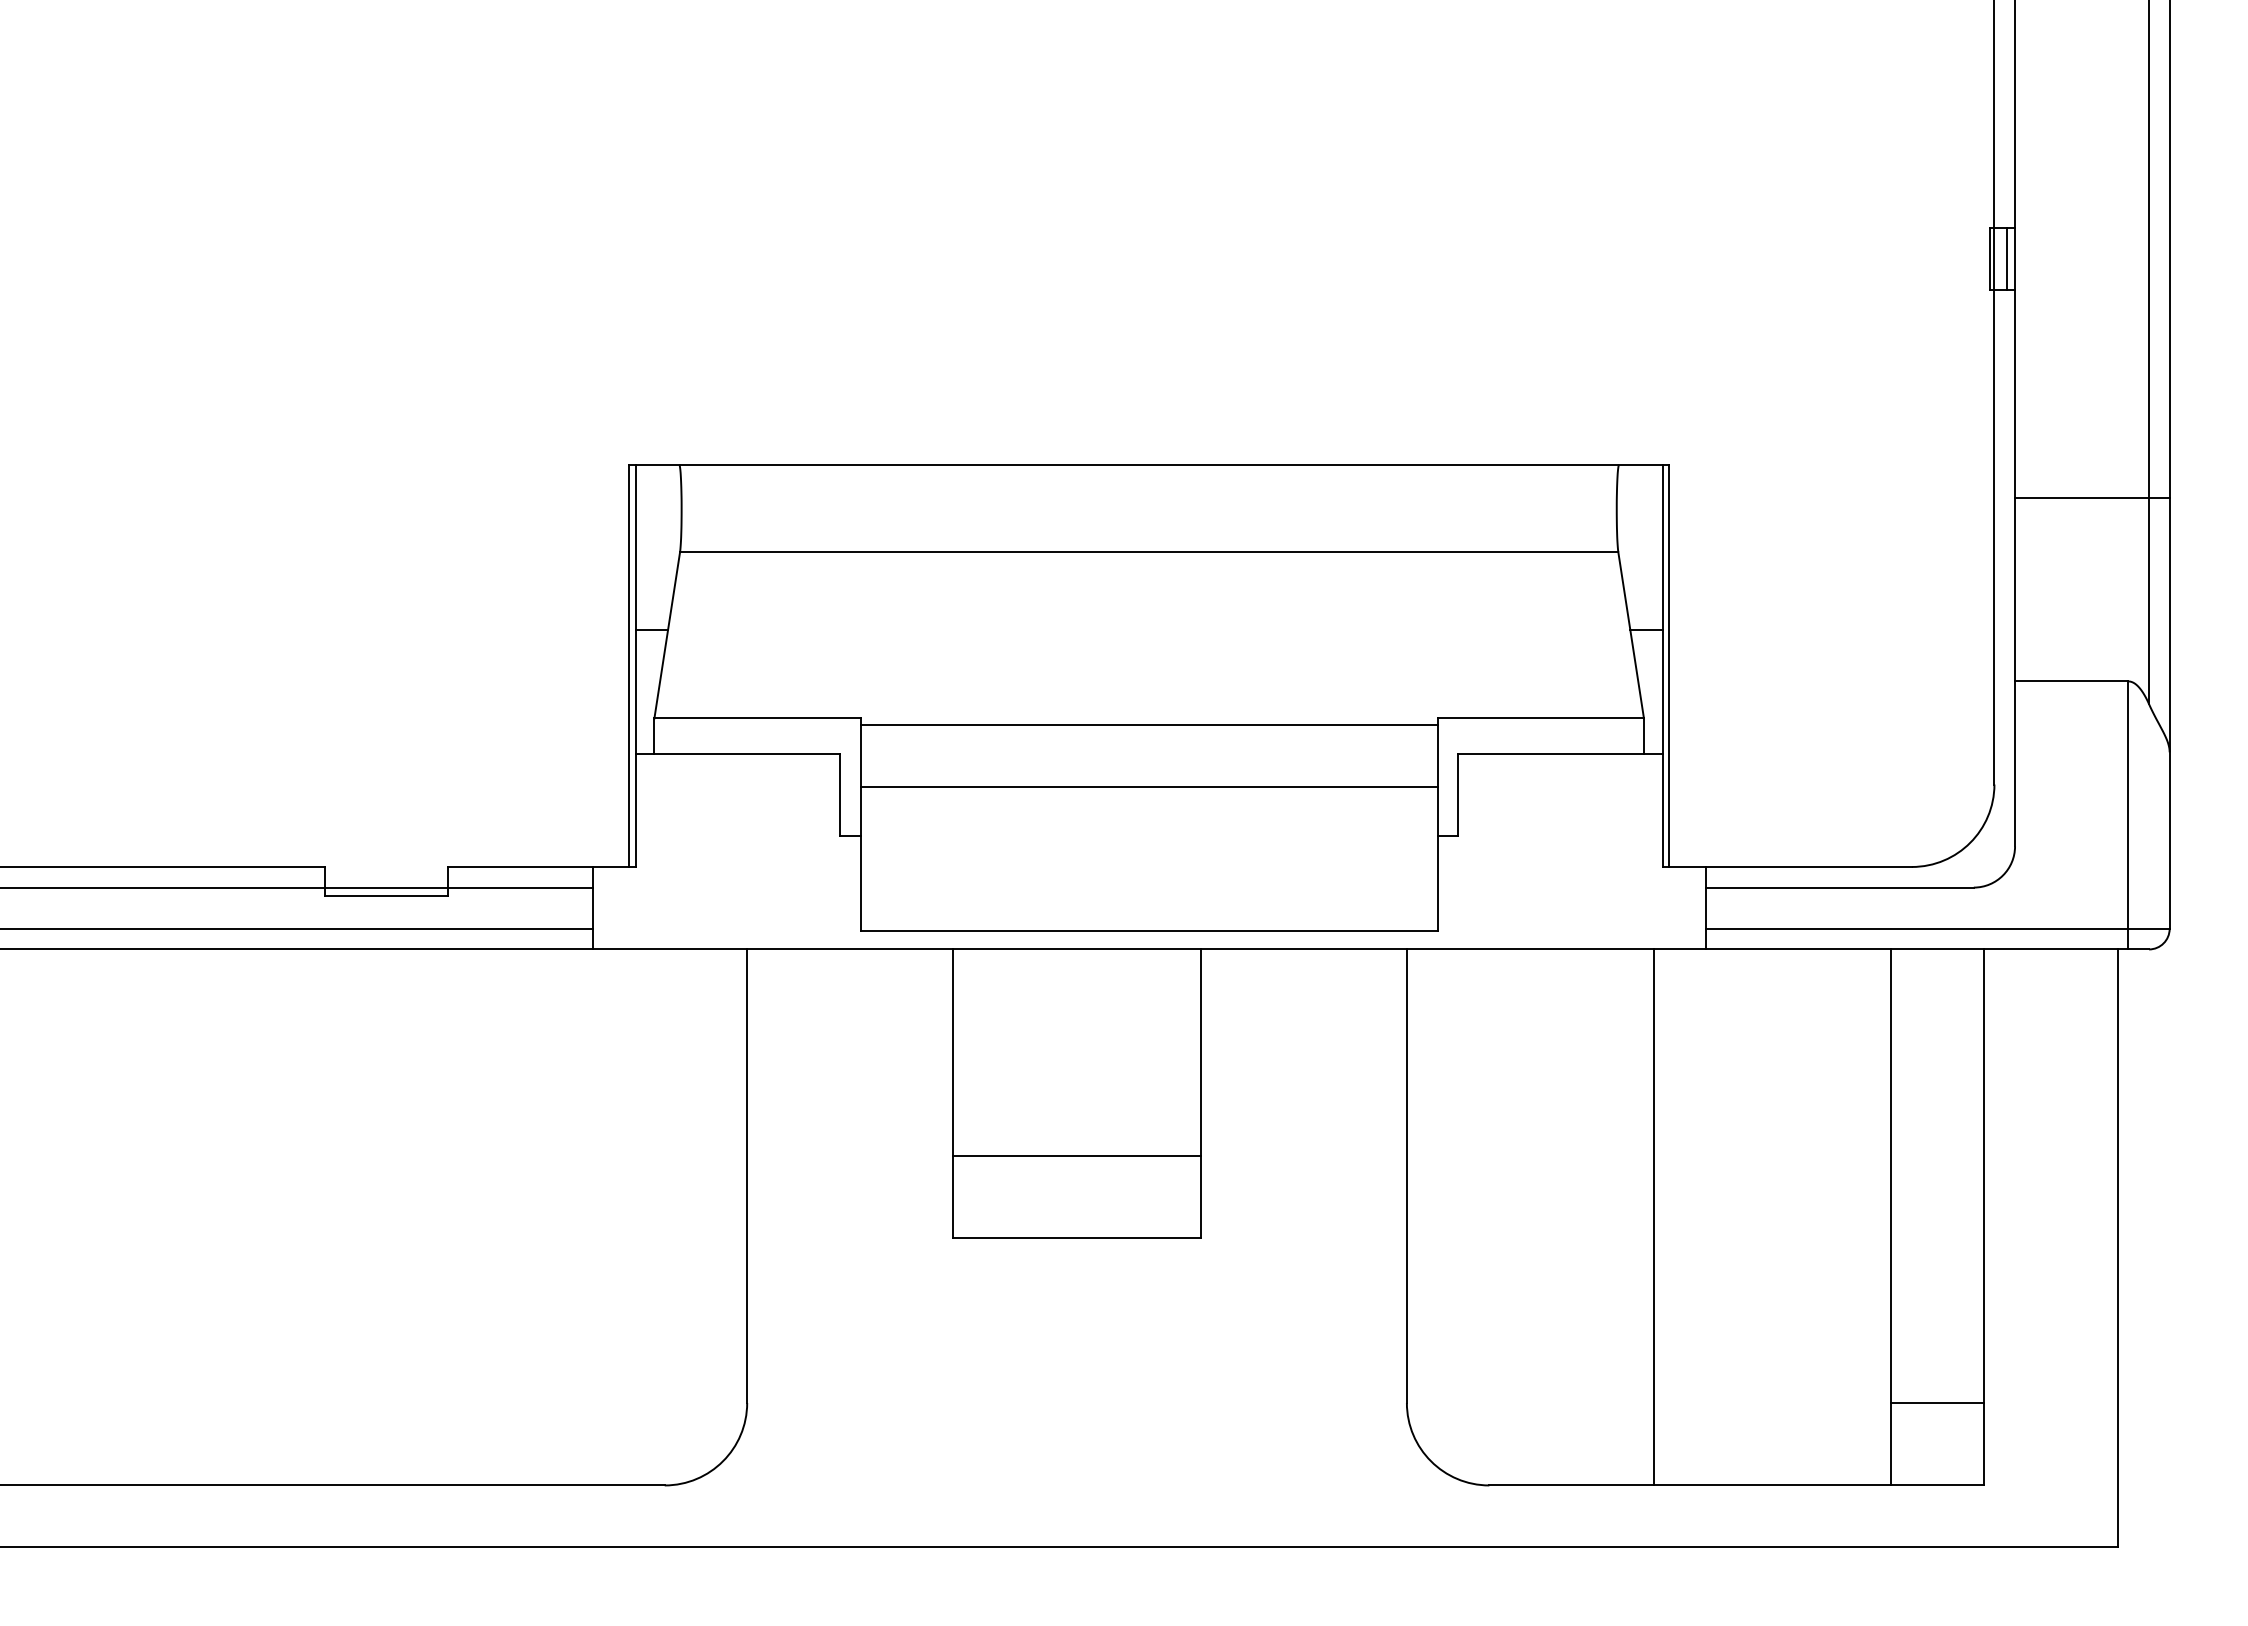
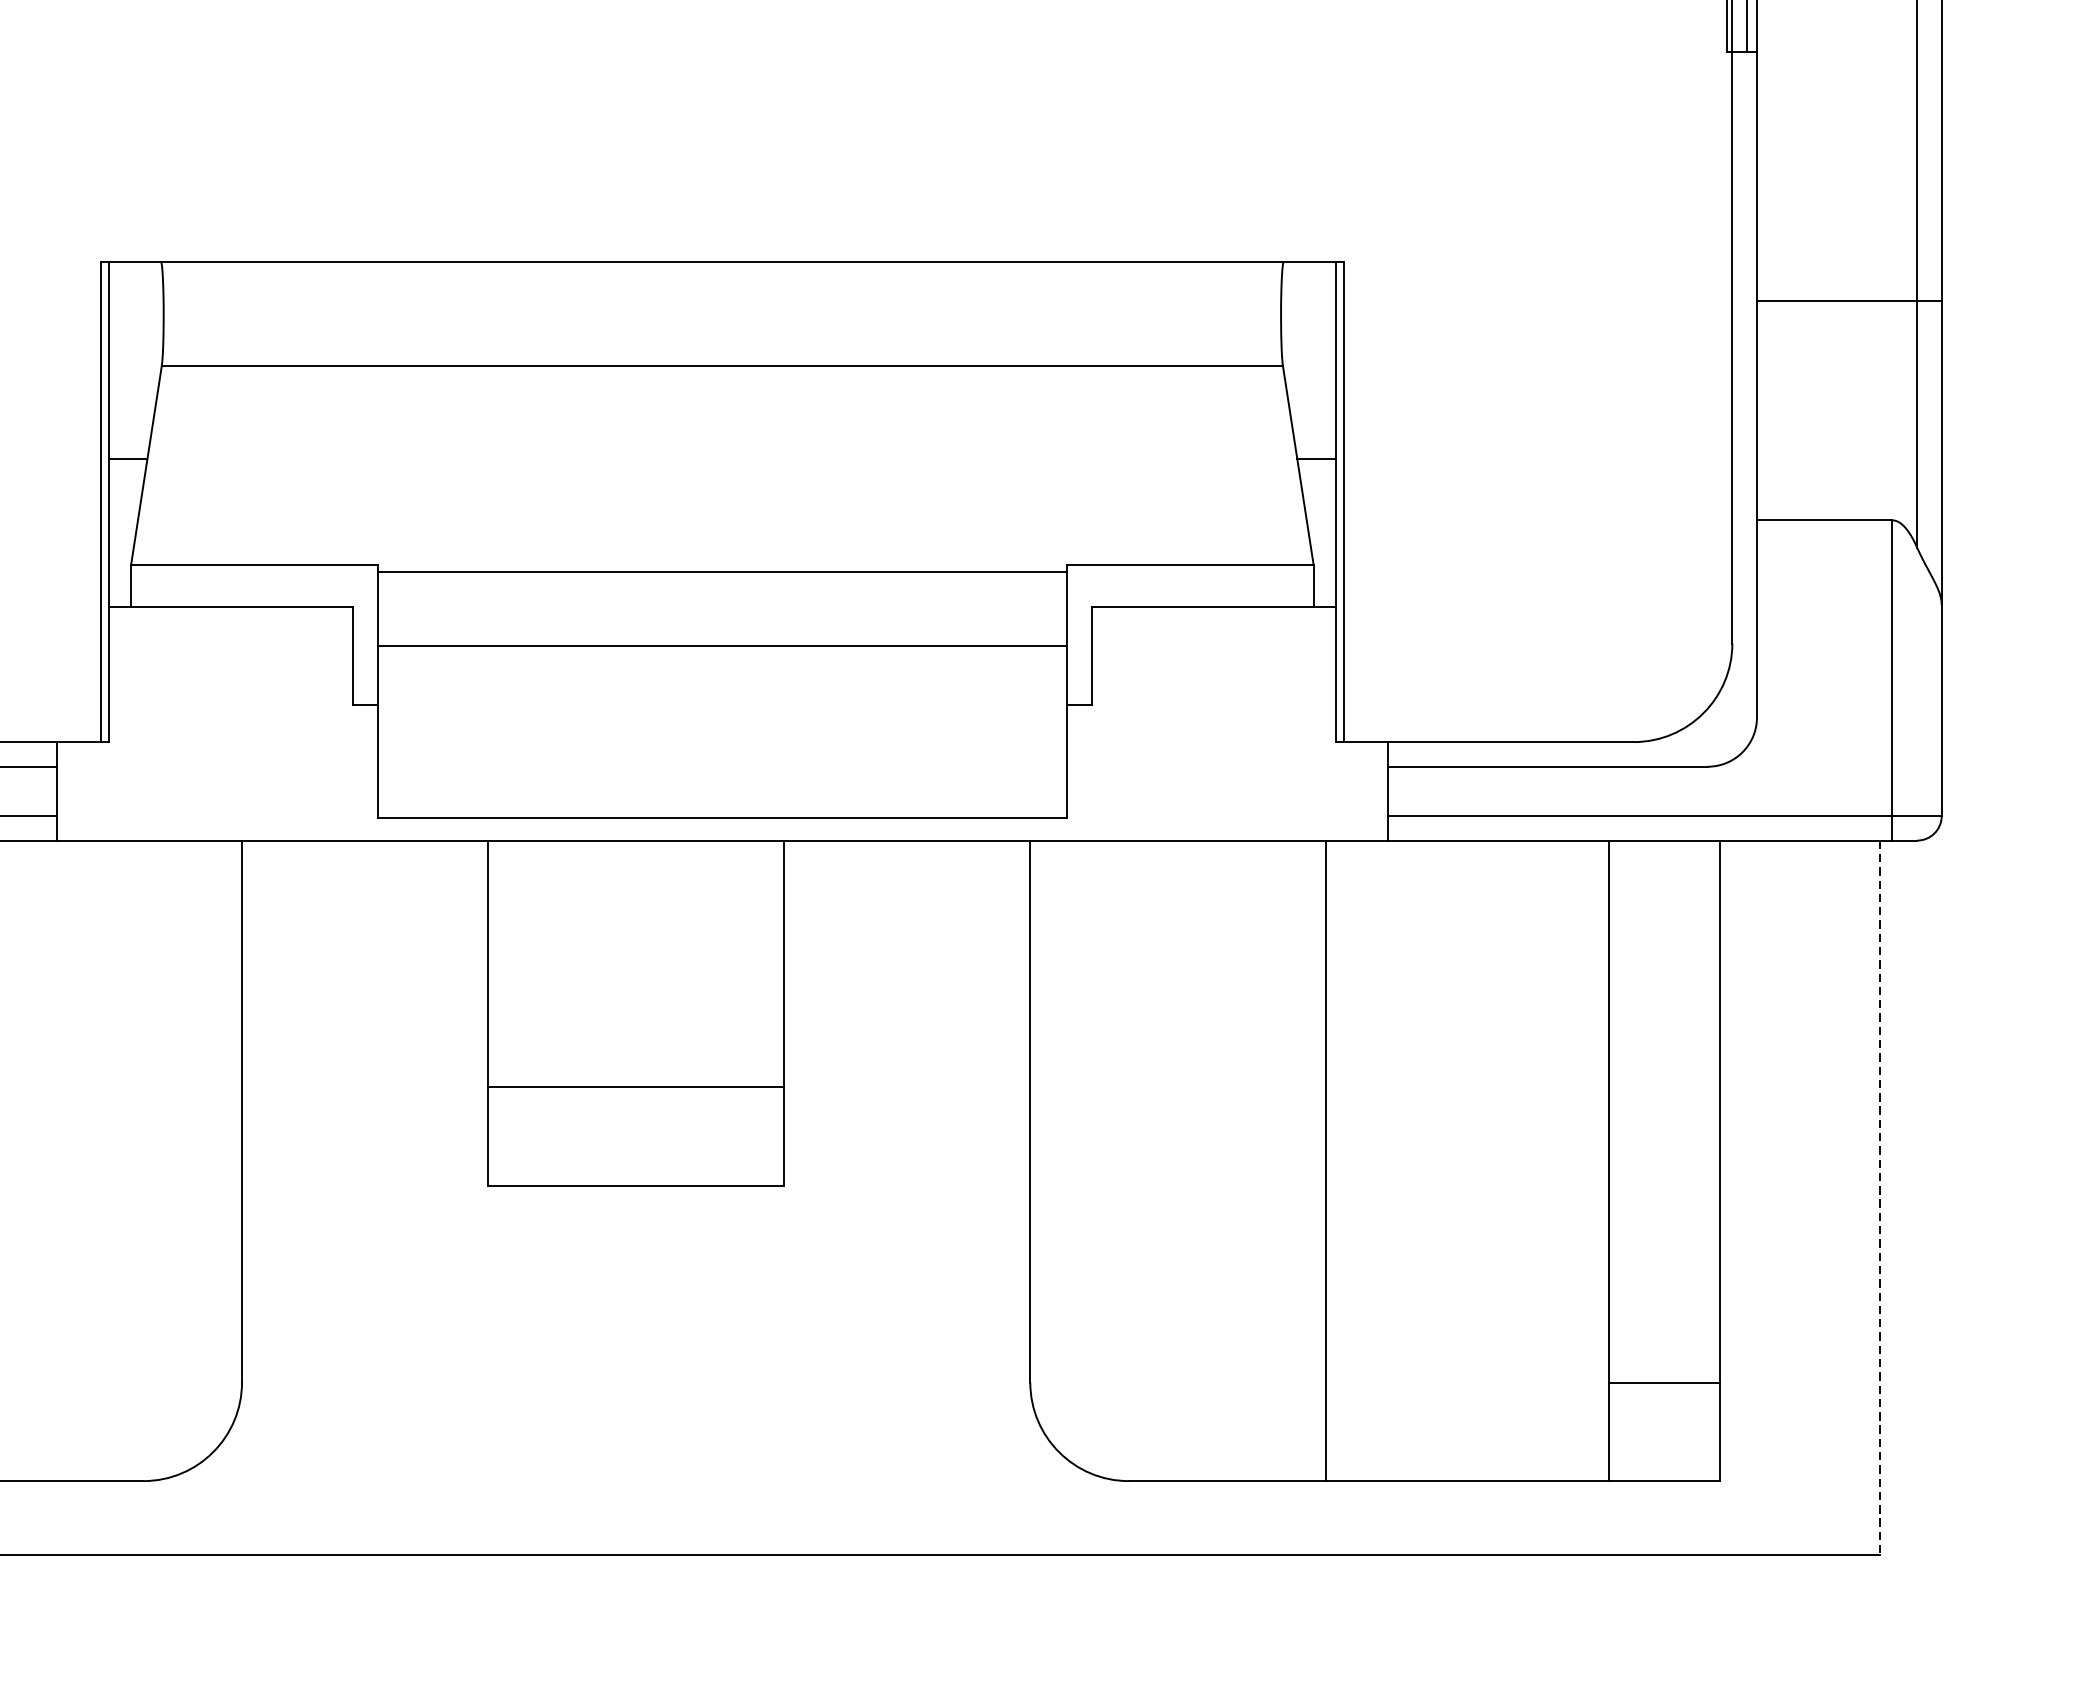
line: (2118, 1248) -> (1880, 1197), solid -> dashed

